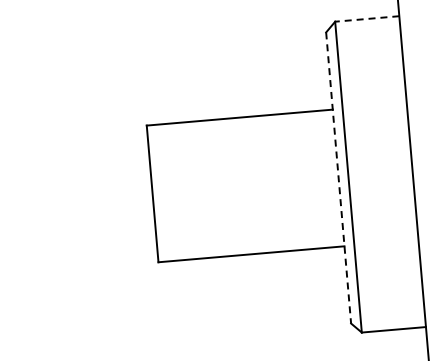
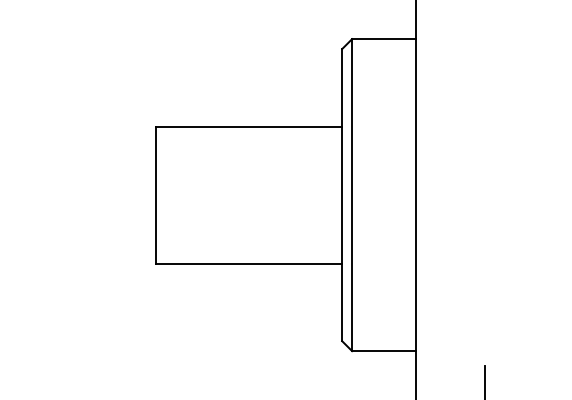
line: (366, 19) -> (383, 39), dashed -> solid
line: (338, 178) -> (342, 195), dashed -> solid

